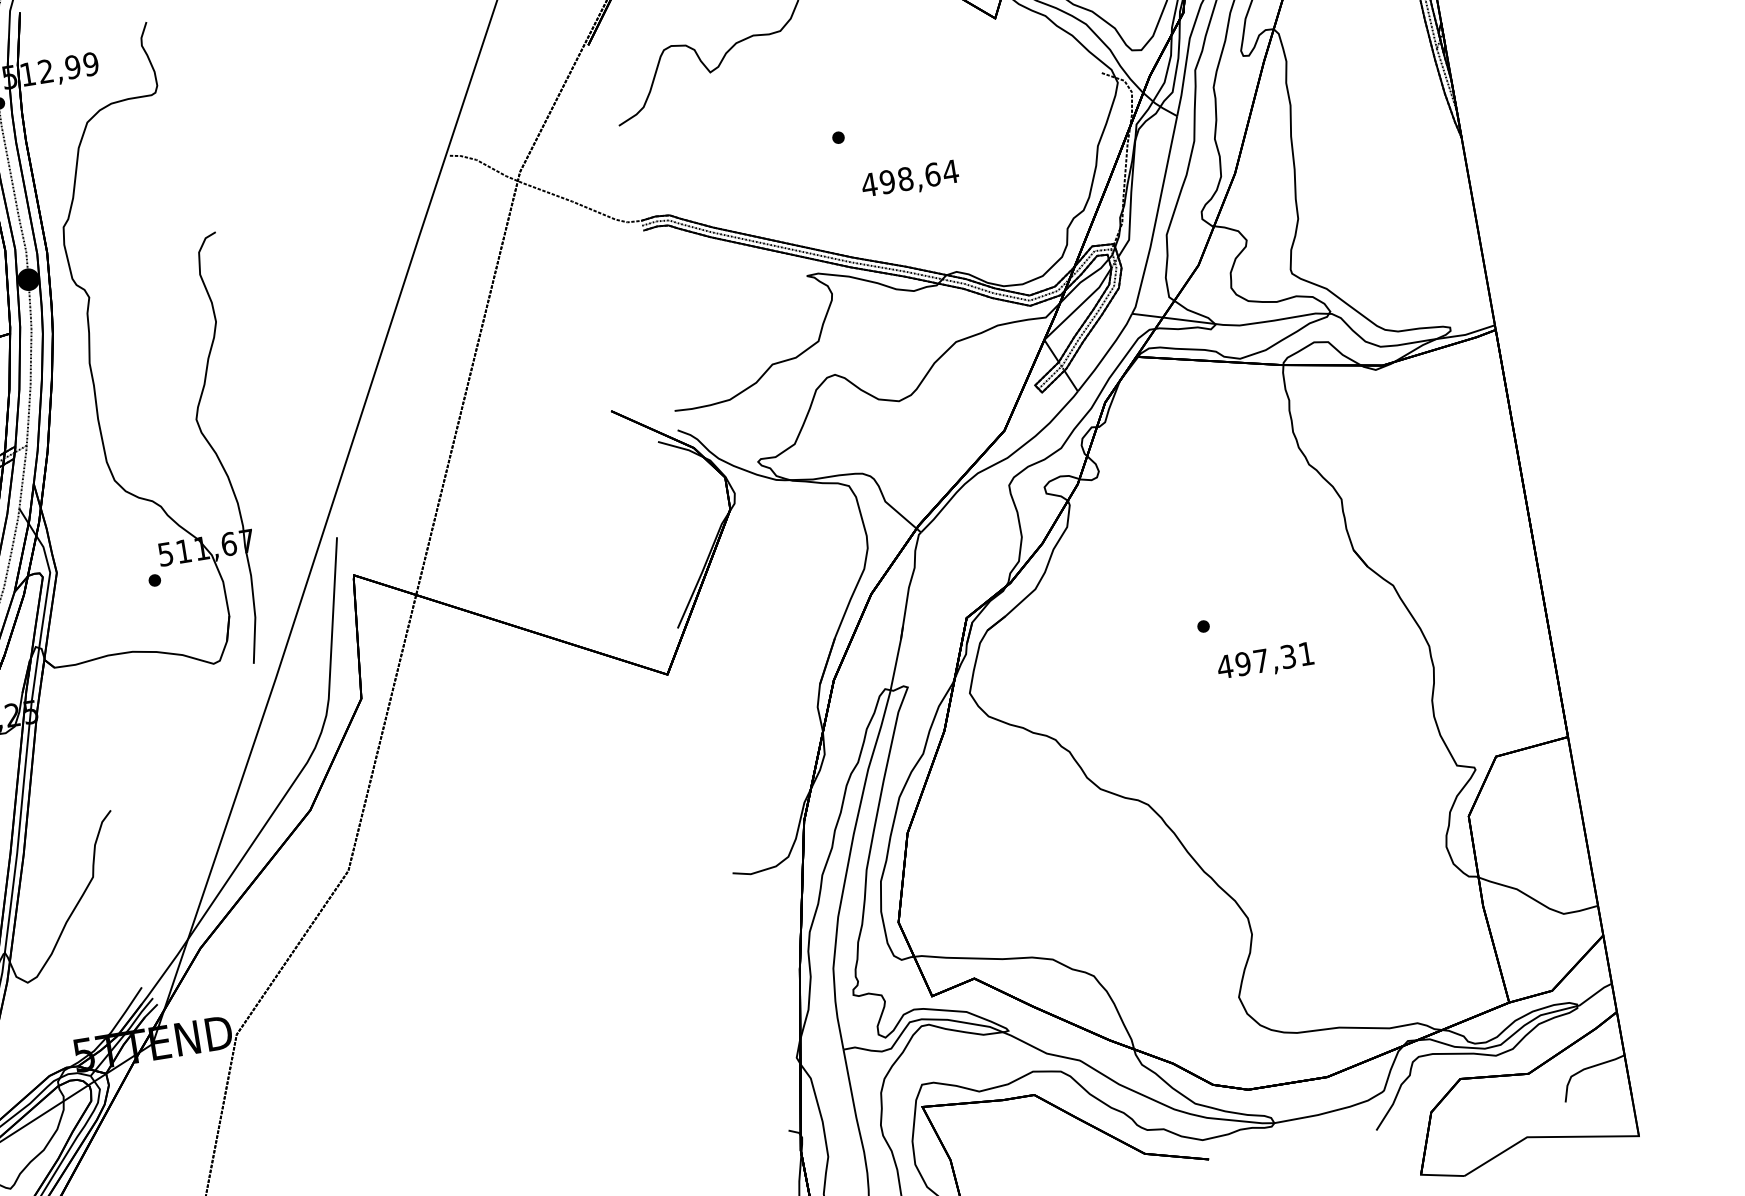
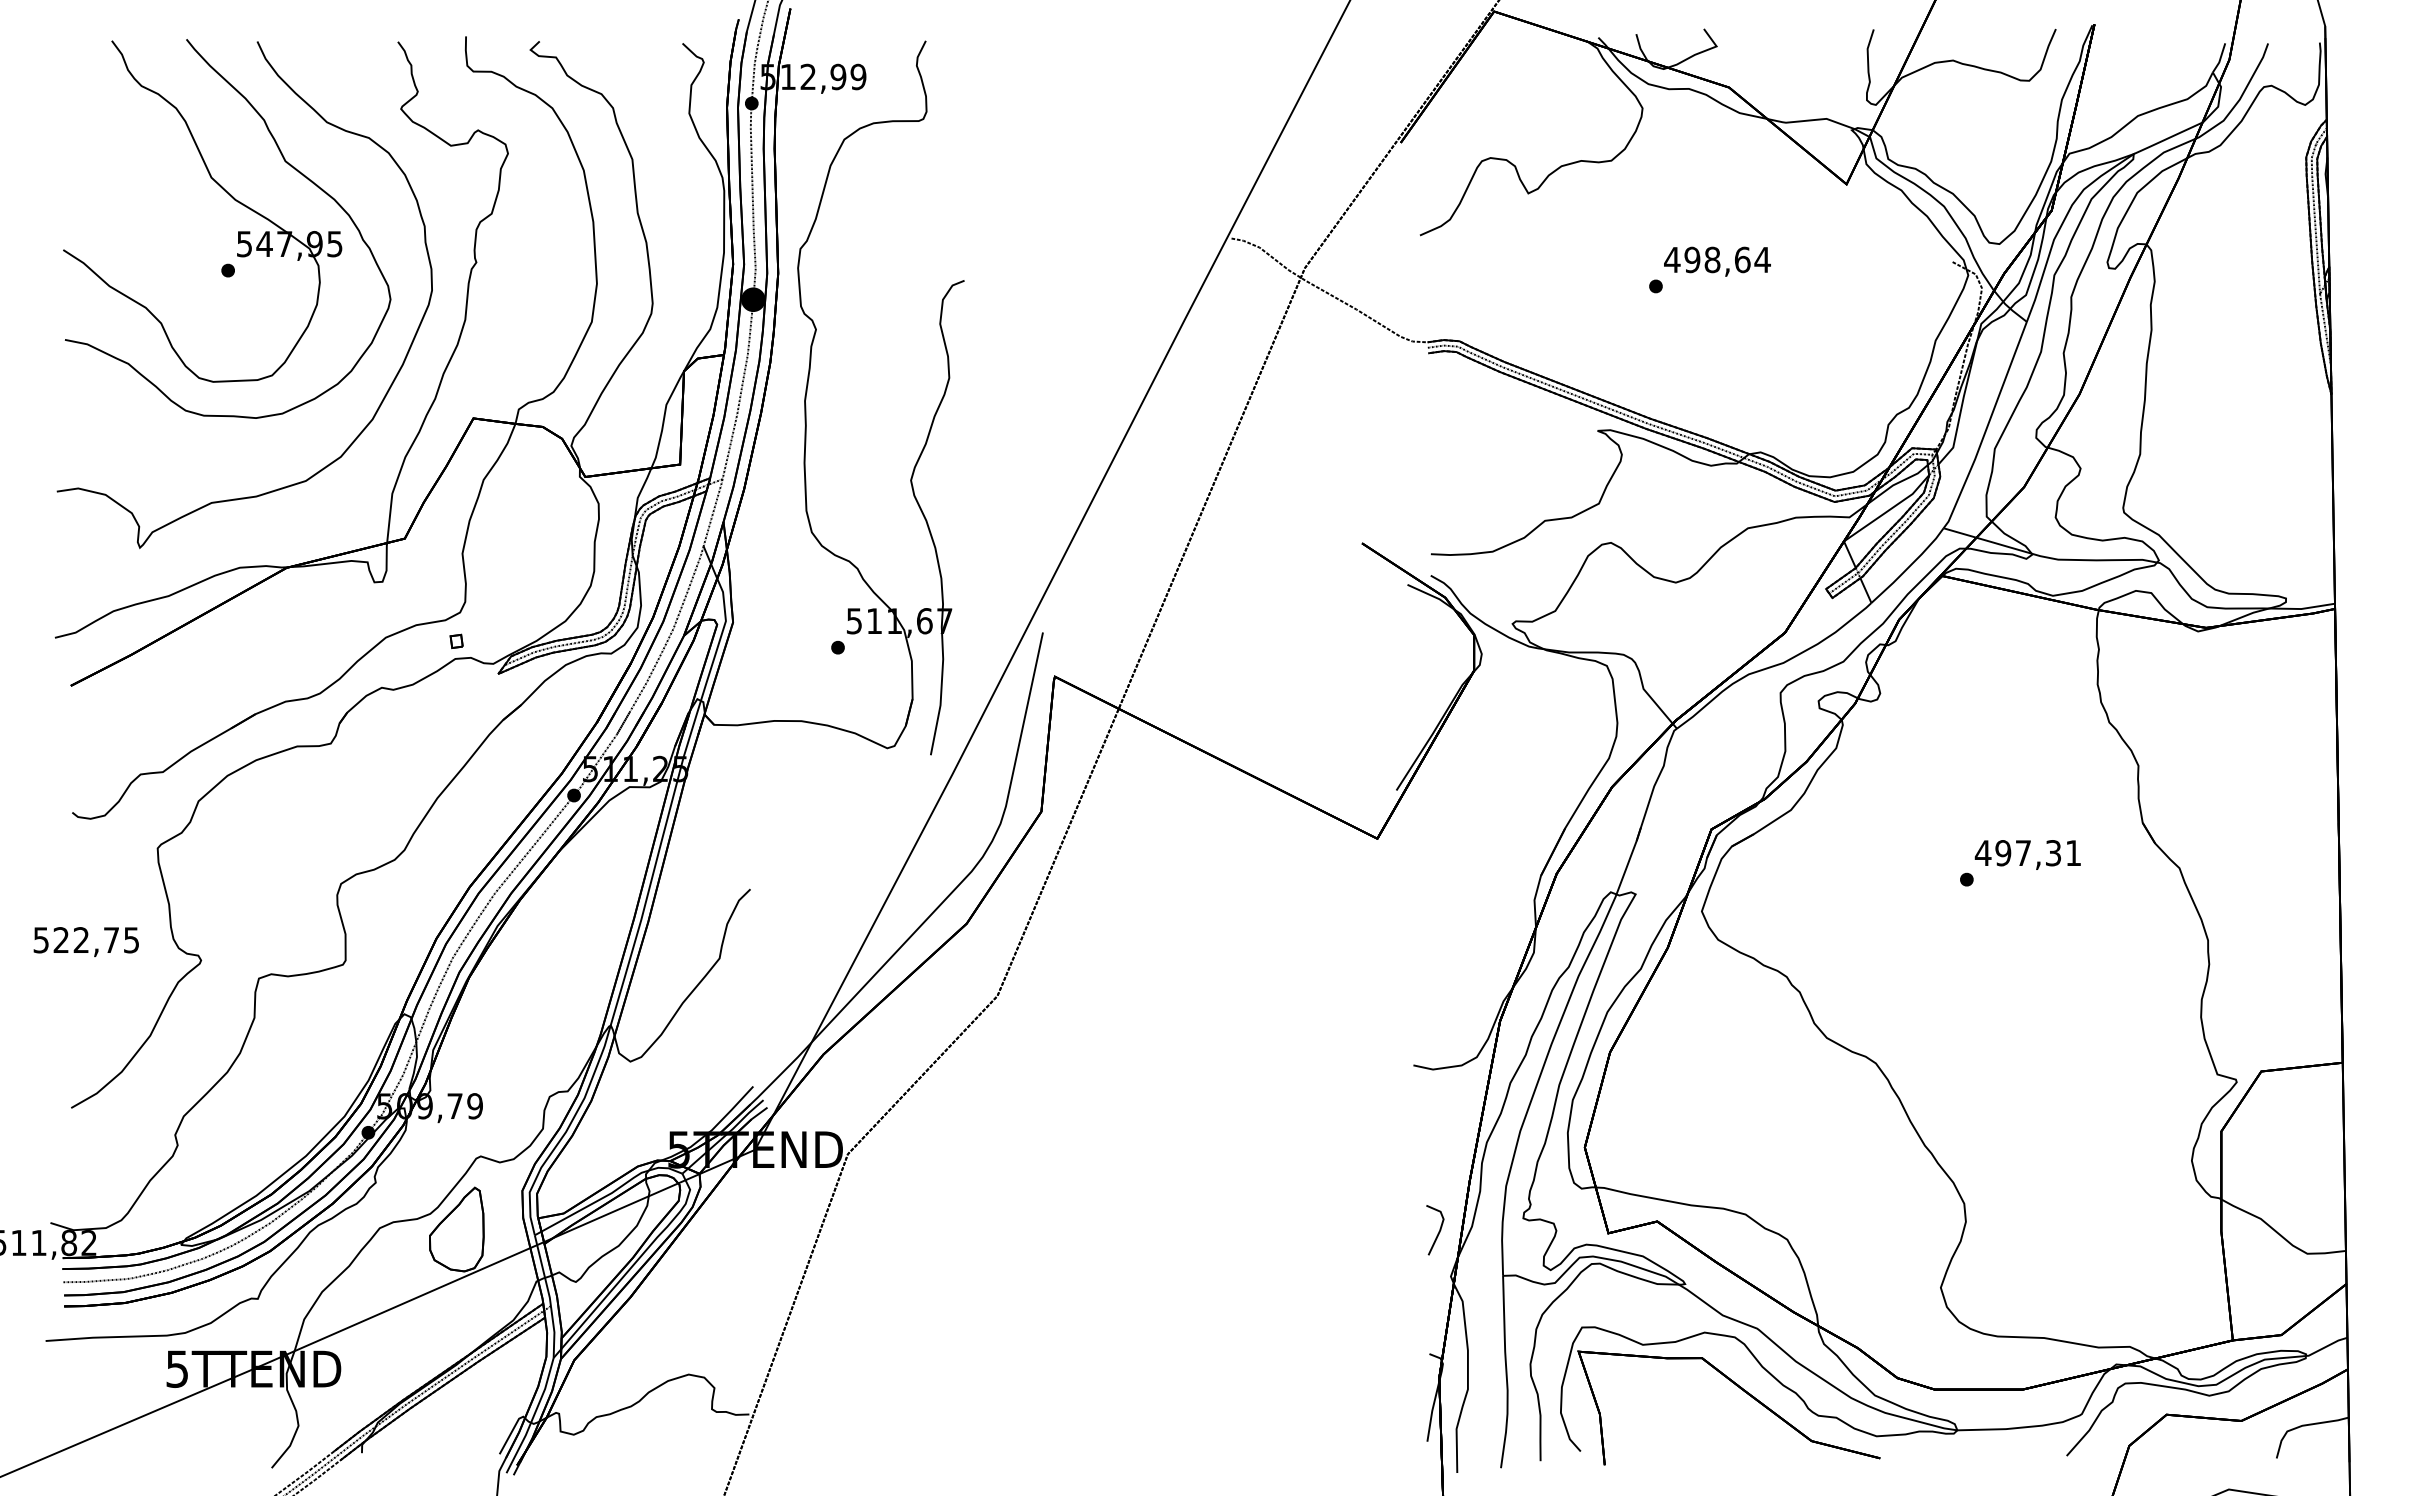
text: (910, 179) -> (1717, 261), moved
text: (1265, 661) -> (2027, 854), moved
line: (779, 1019) -> (1438, 1231), added

